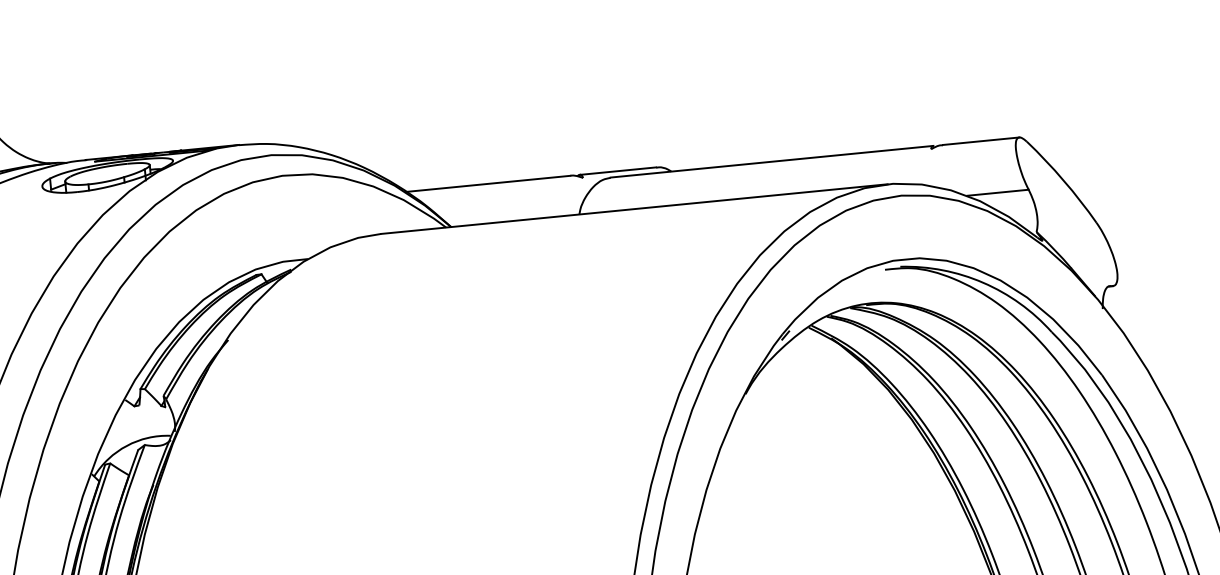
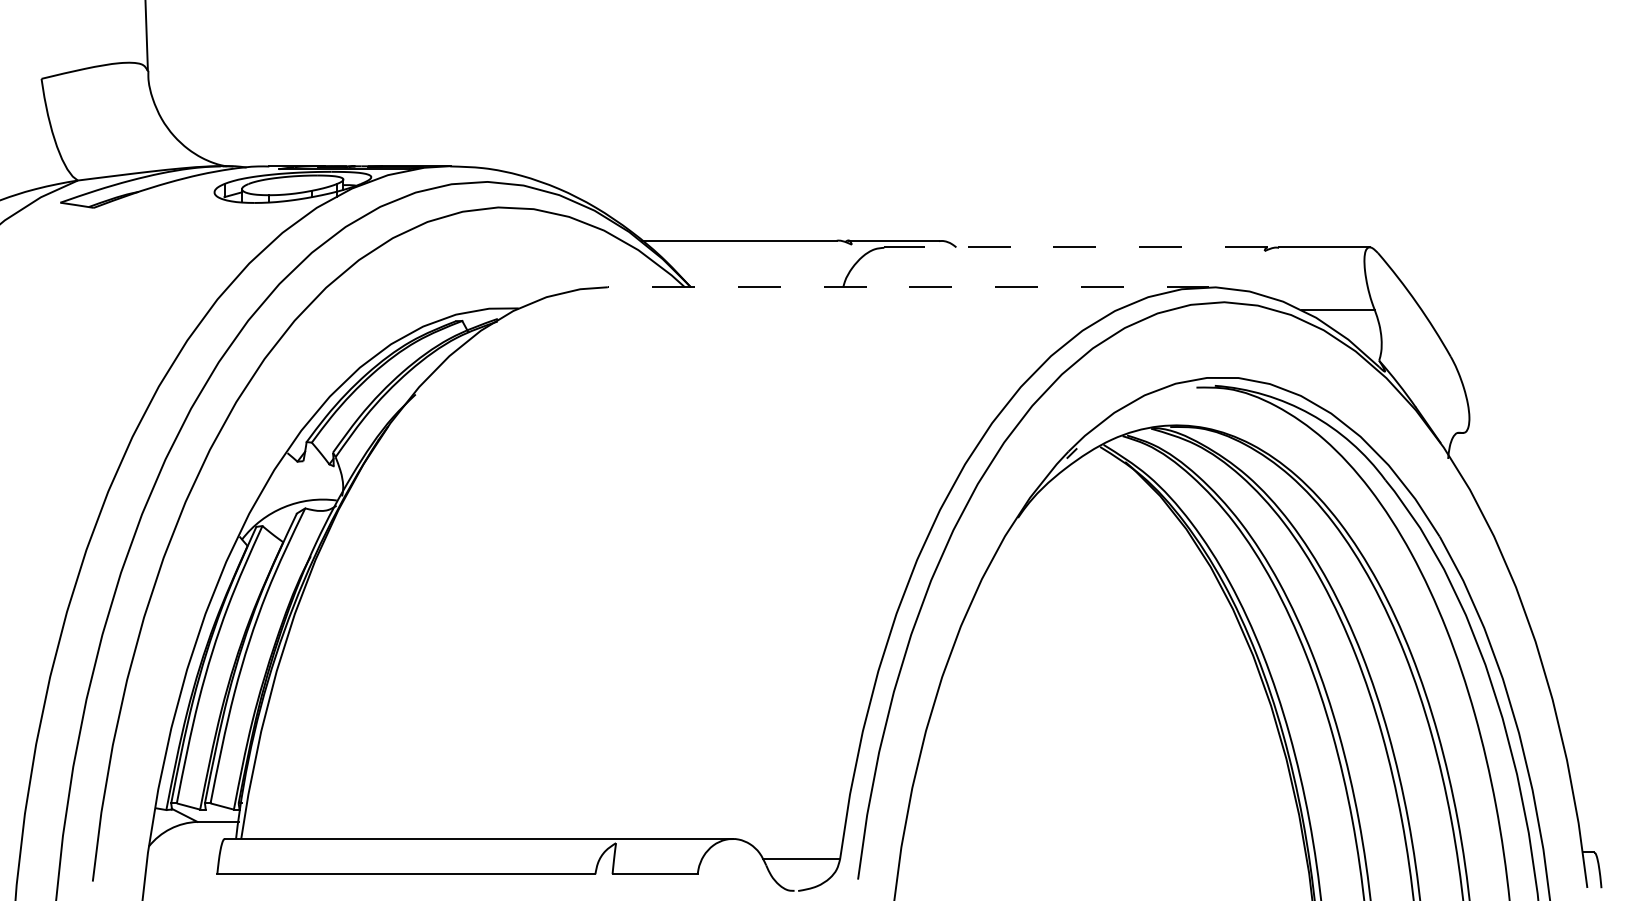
line: (772, 161) -> (1076, 247), solid -> dashed
line: (634, 209) -> (908, 287), solid -> dashed

